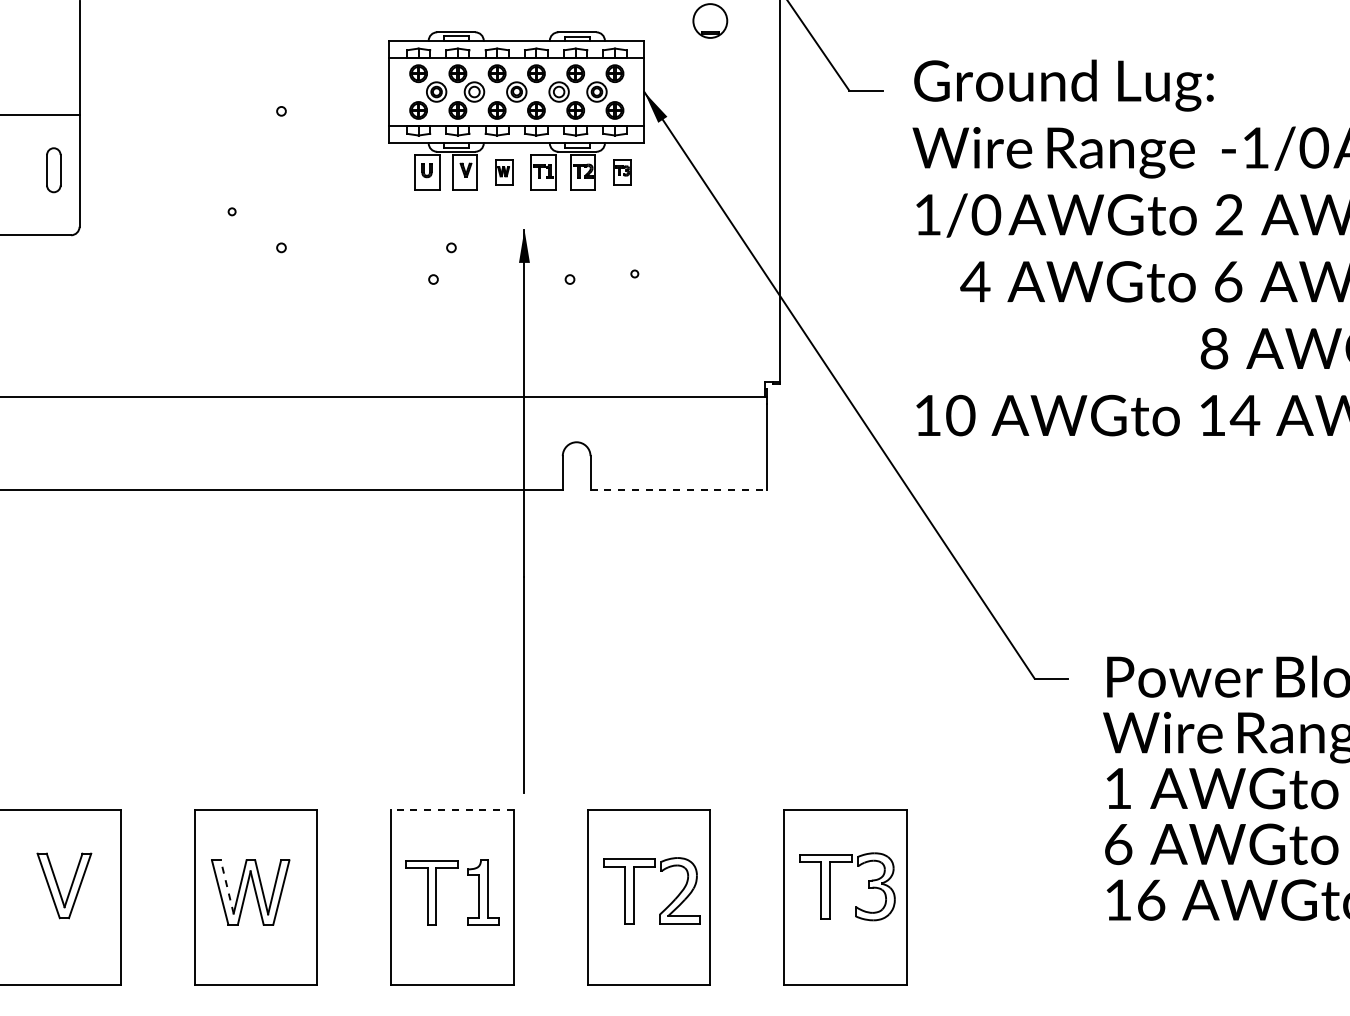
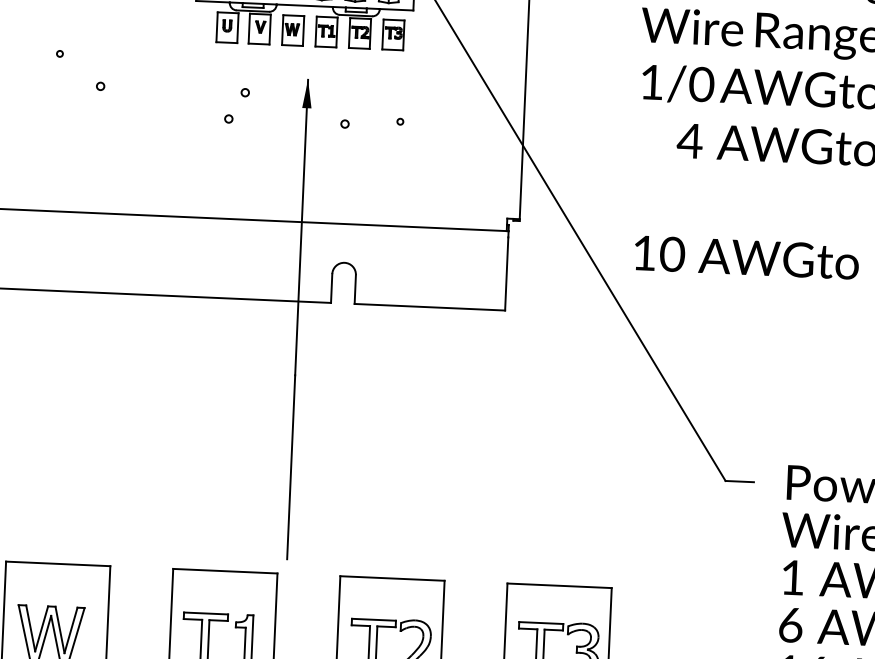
part: (504, 172) -> (293, 30), size x1.43
part: (622, 172) -> (393, 34), size x1.43
line: (679, 490) -> (430, 307), dashed -> solid
line: (452, 810) -> (225, 571), dashed -> solid
line: (227, 886) -> (30, 627), dashed -> solid

